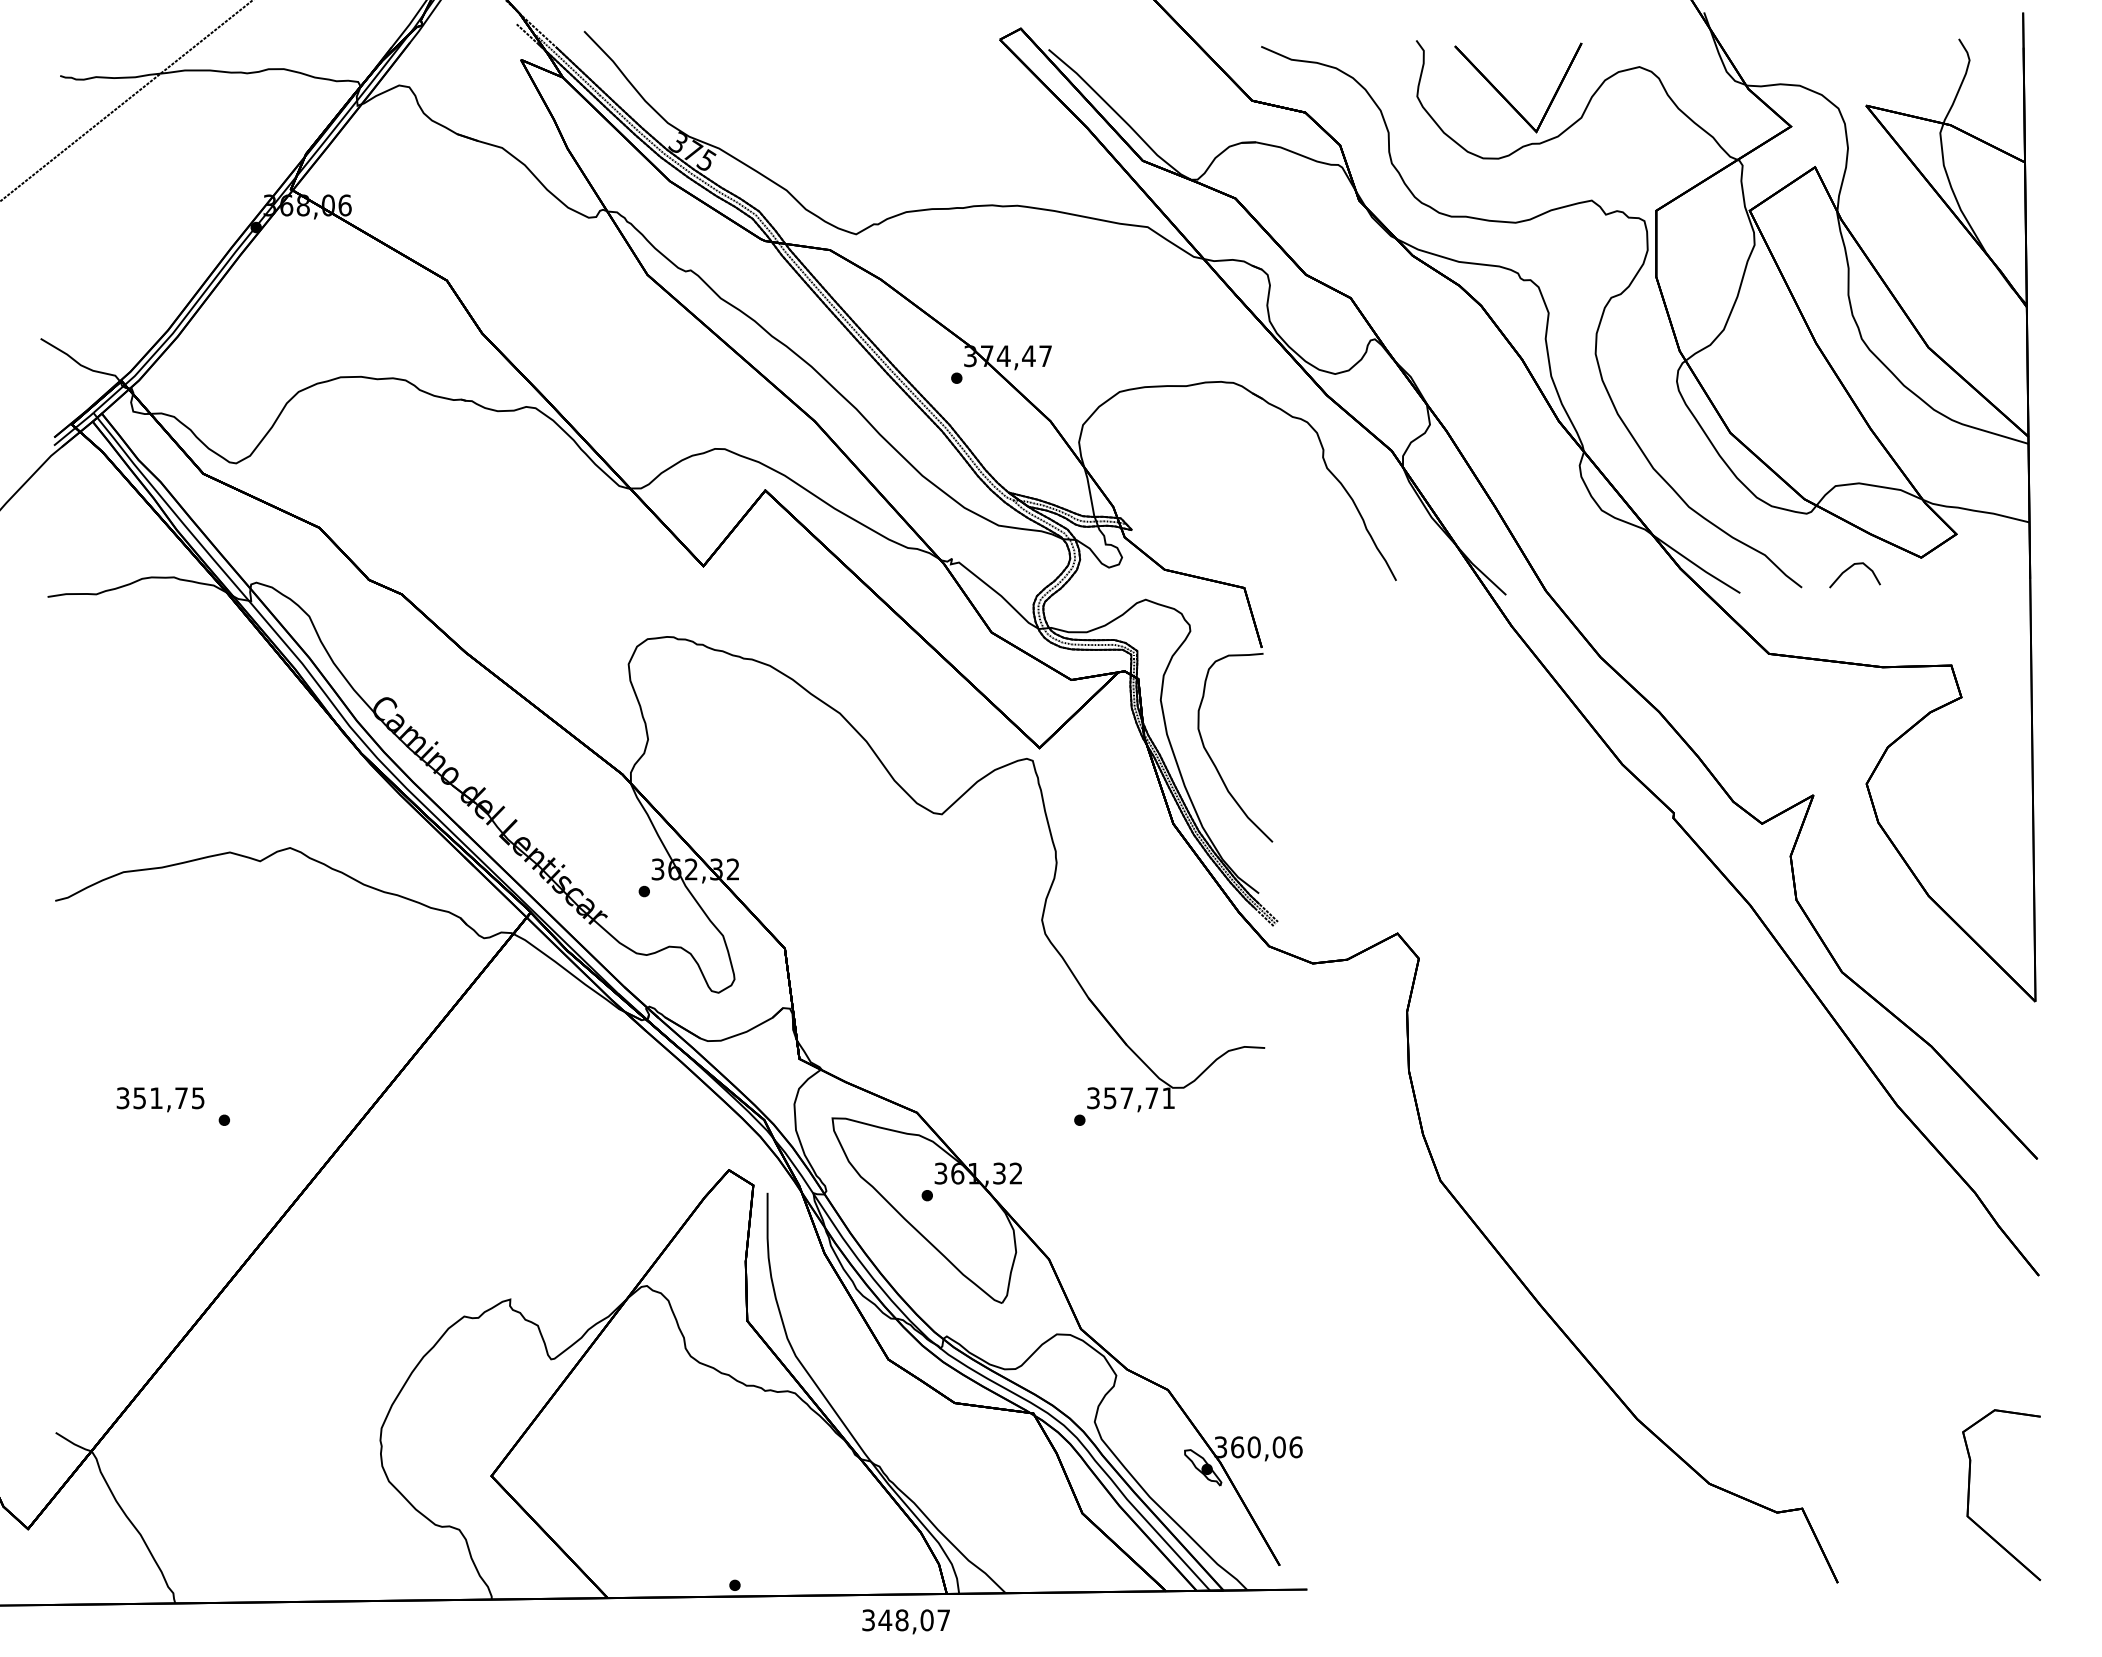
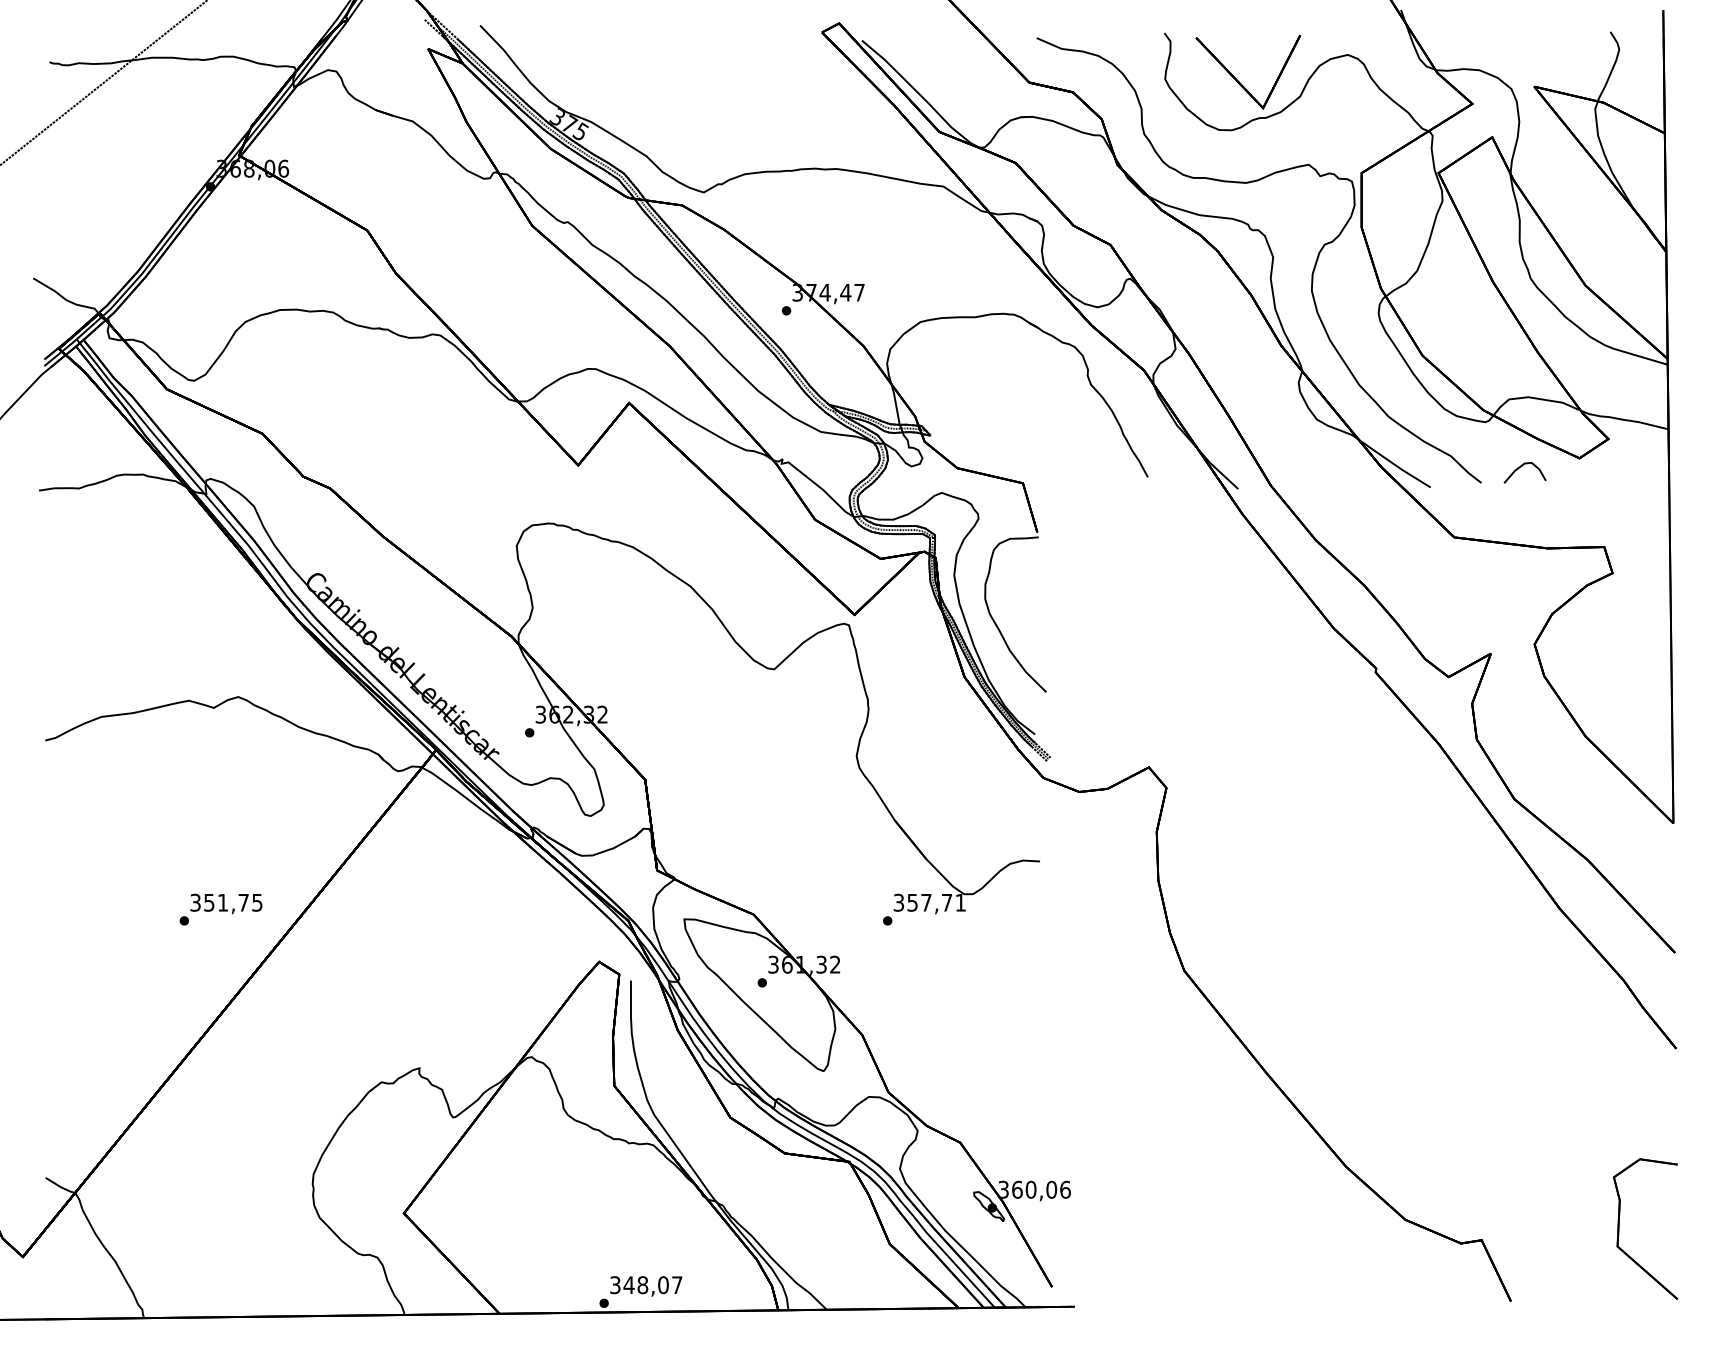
text: (160, 1099) -> (226, 903), moved
text: (905, 1621) -> (645, 1286), moved

